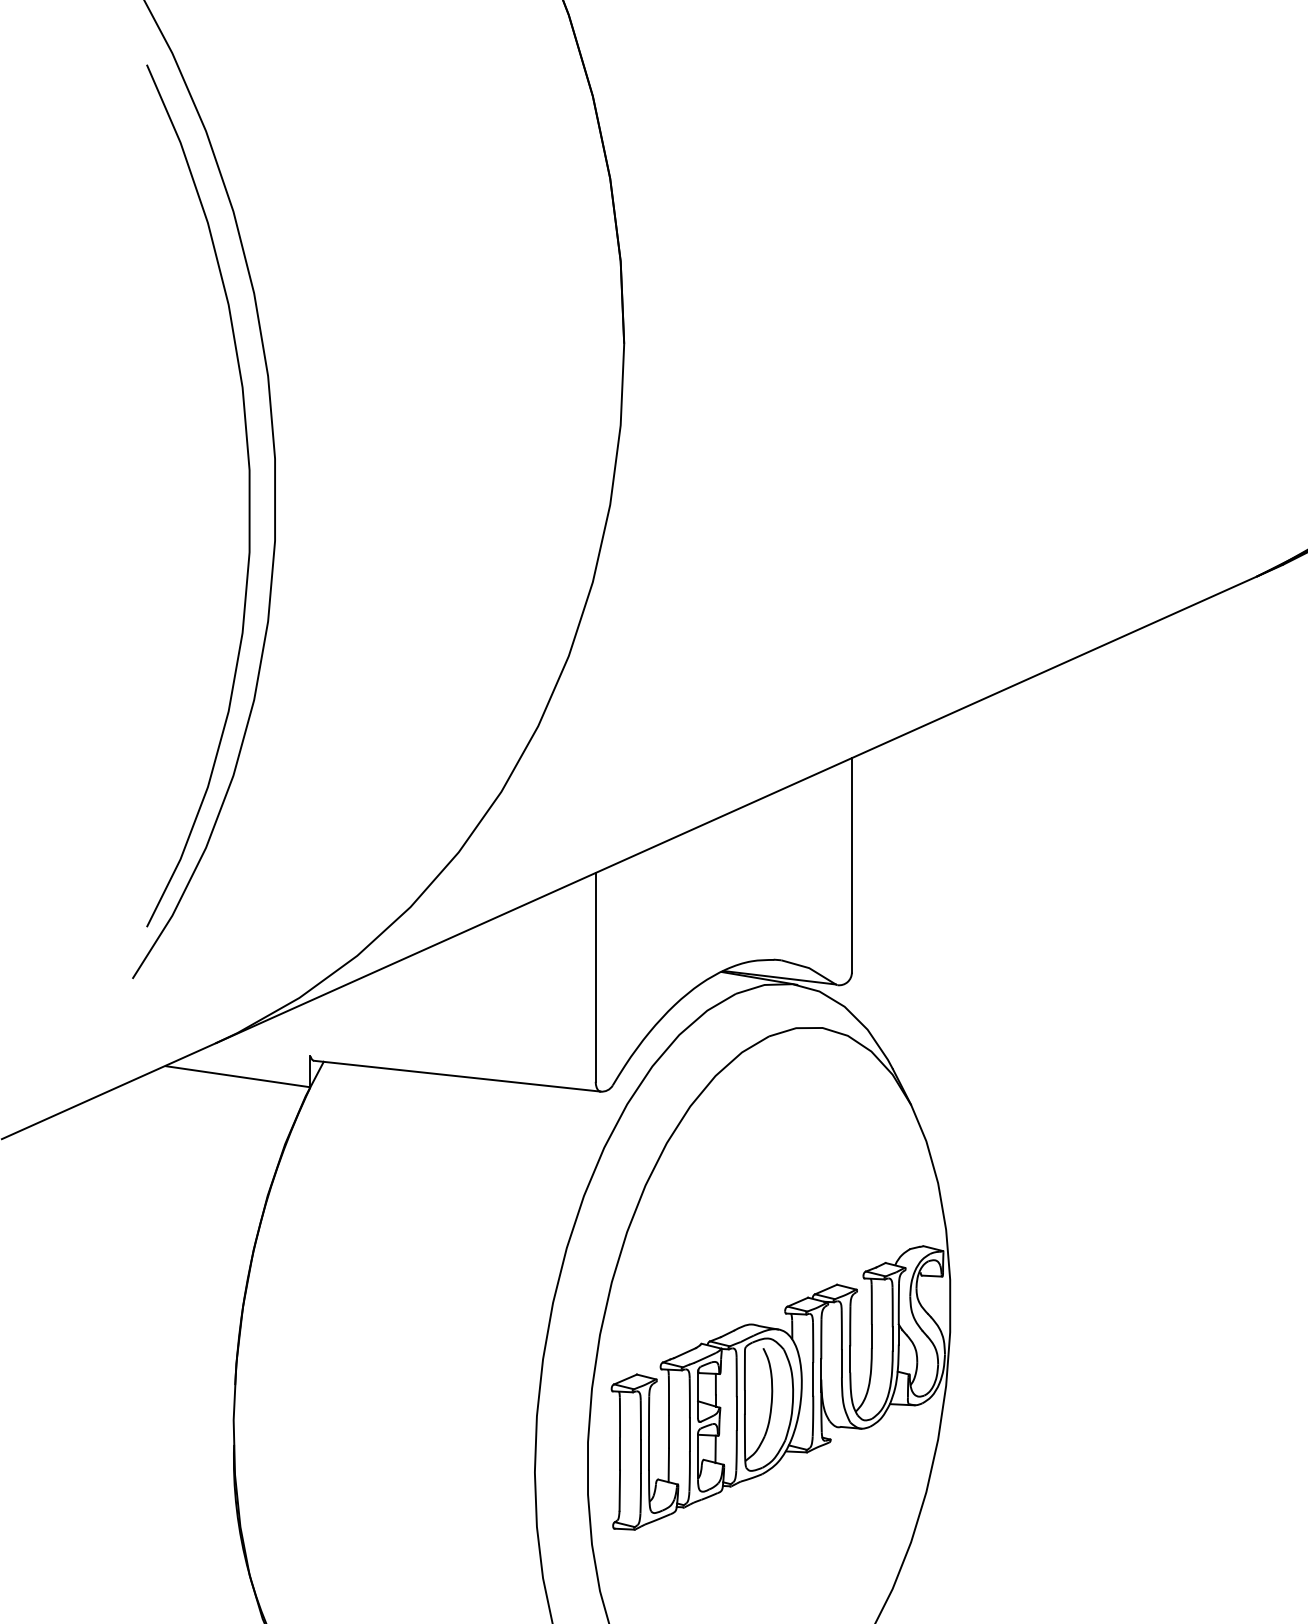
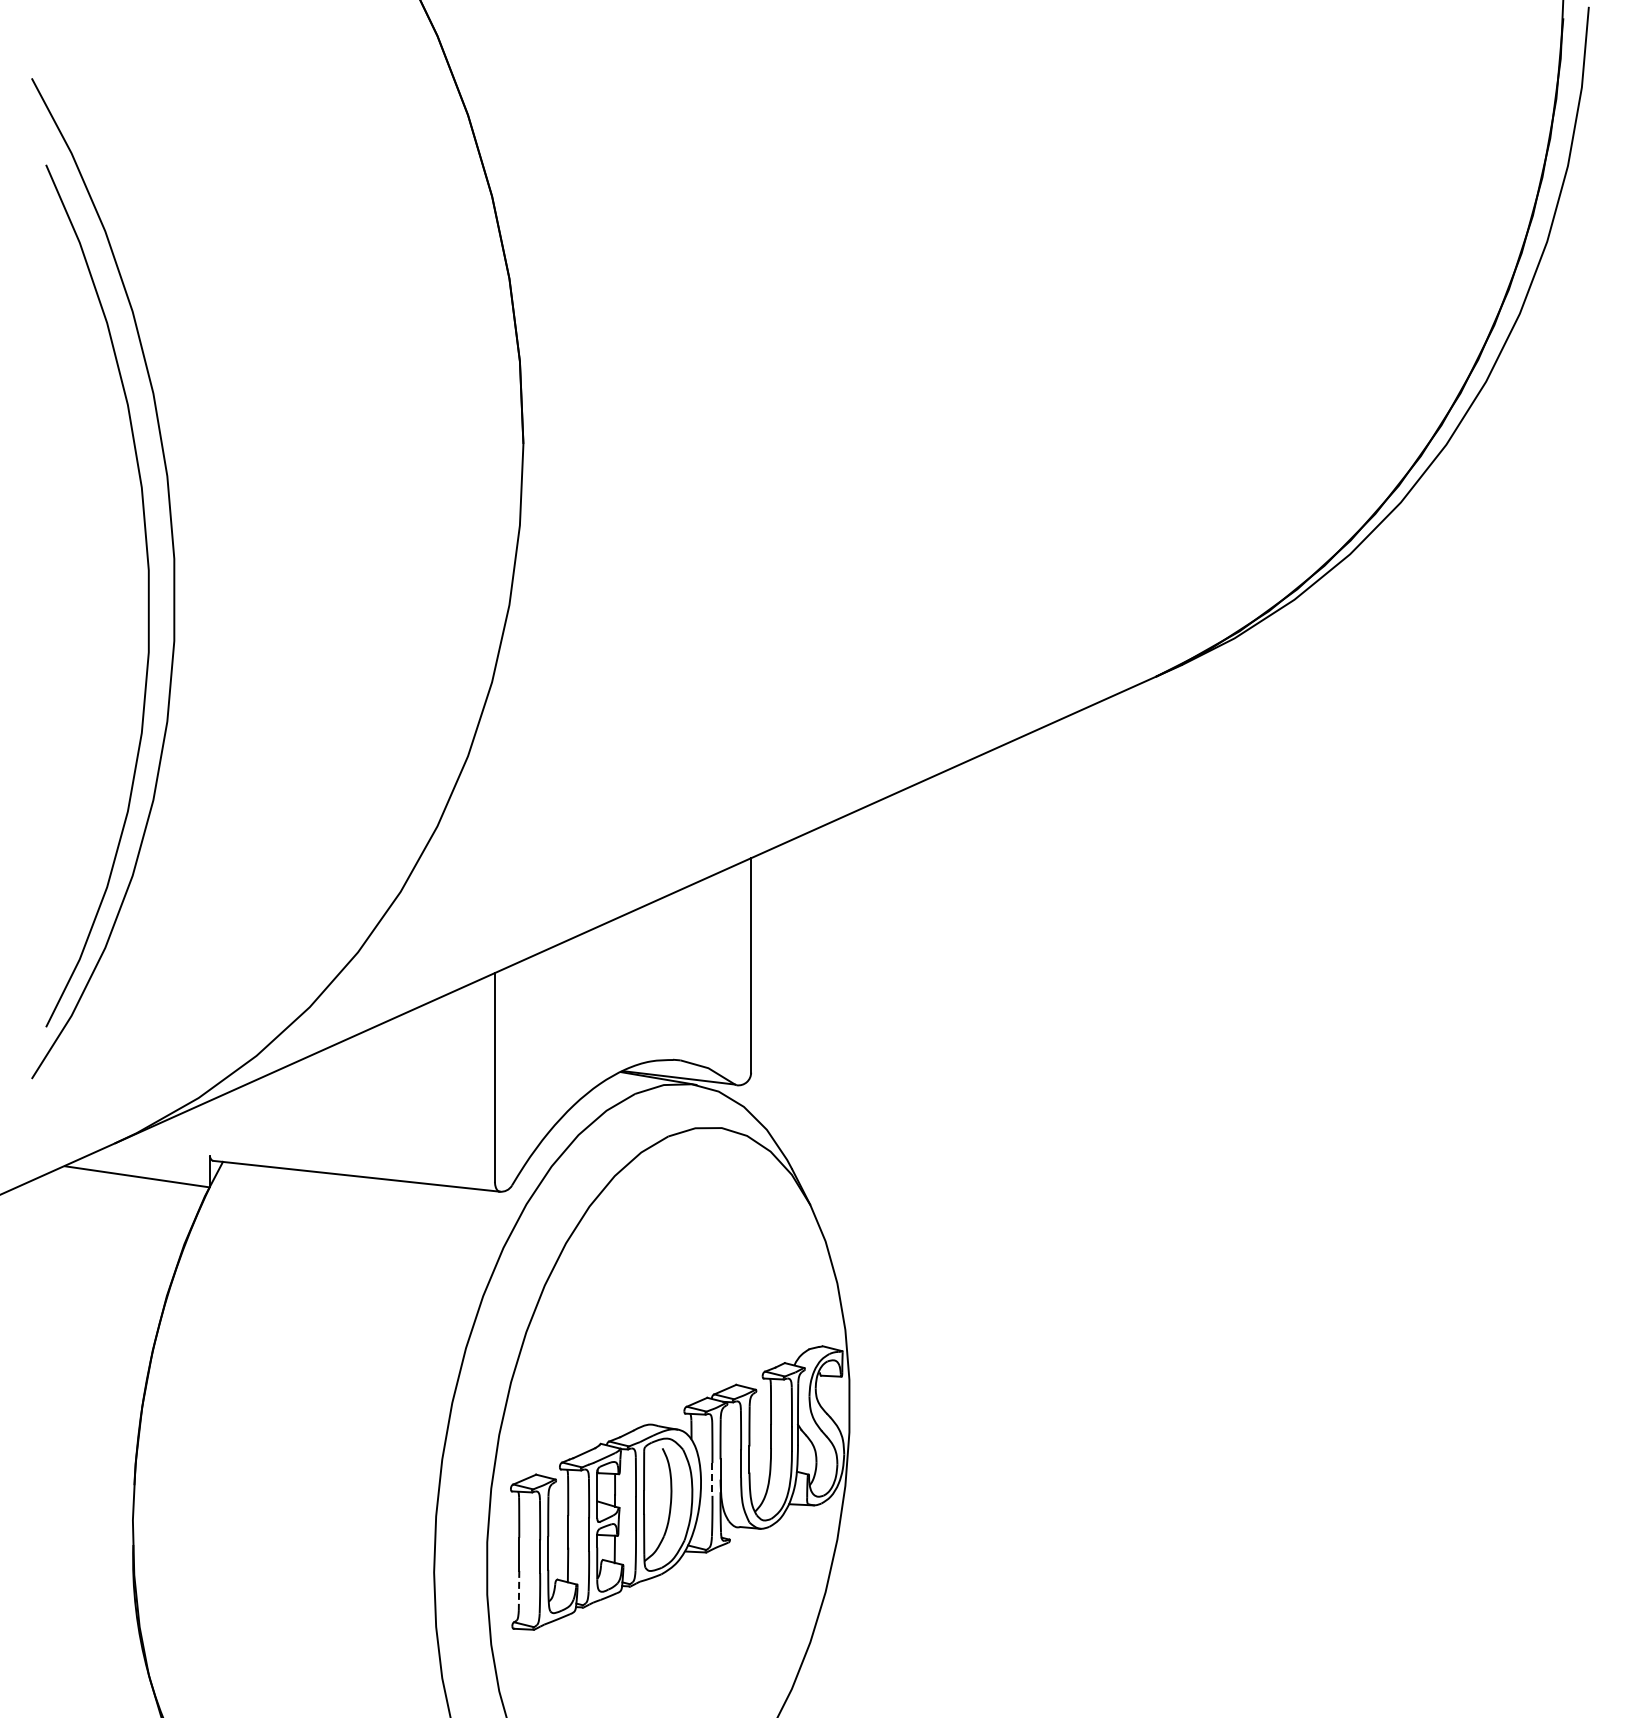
line: (813, 1379) -> (712, 1479), solid -> dashed
line: (620, 1490) -> (519, 1590), solid -> dashed

